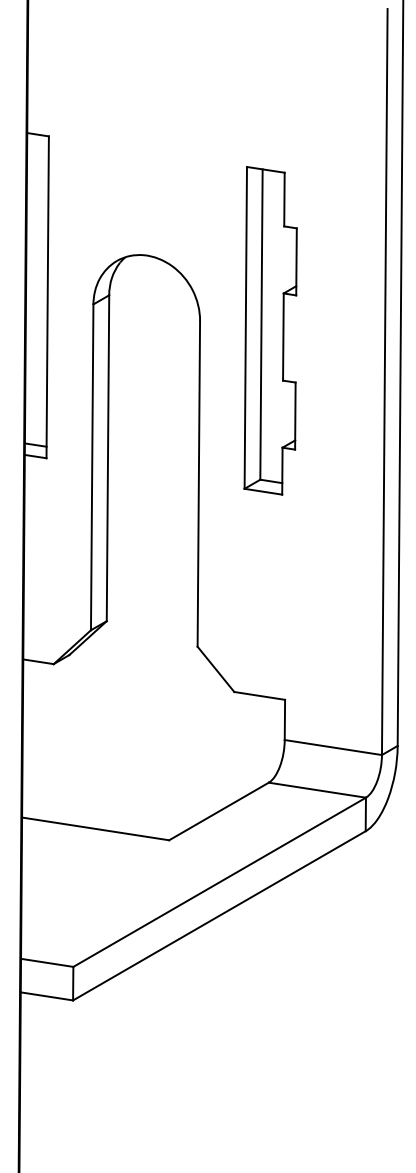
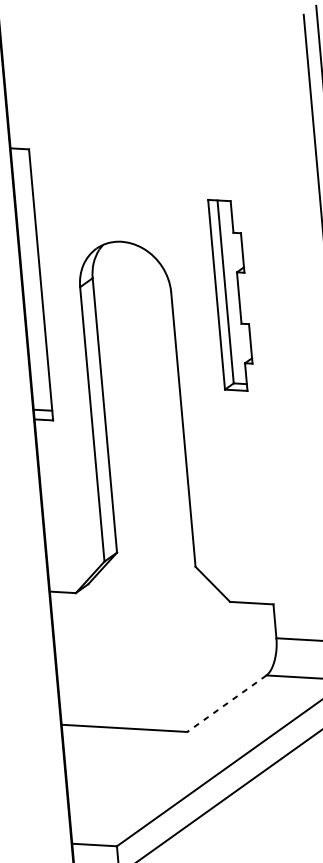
part: (270, 330) -> (231, 294), size x0.7
line: (219, 811) -> (227, 703), solid -> dashed

